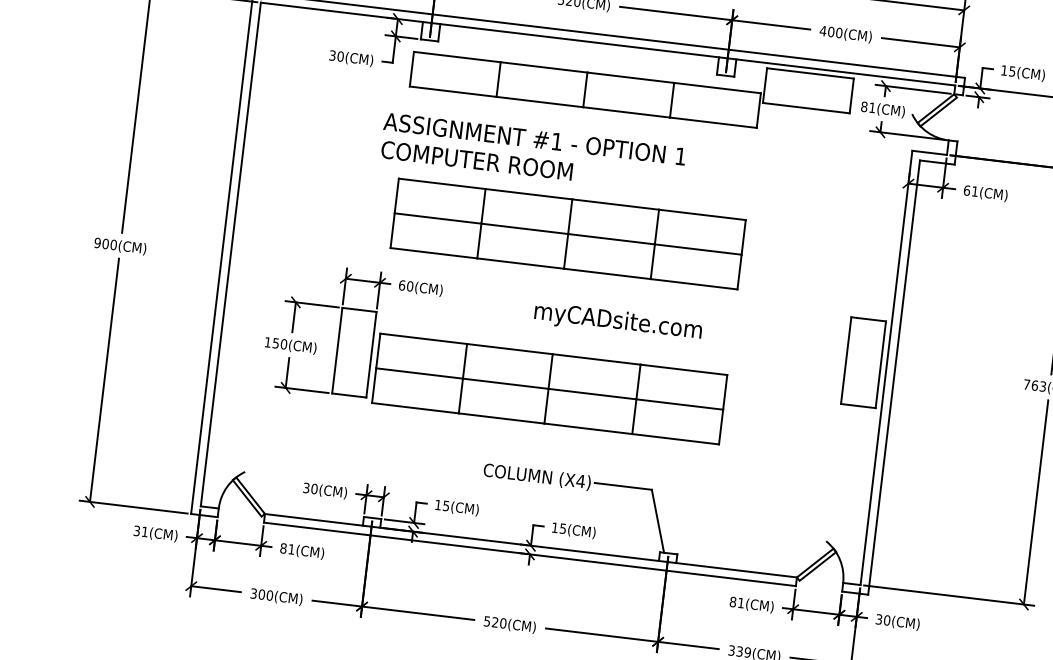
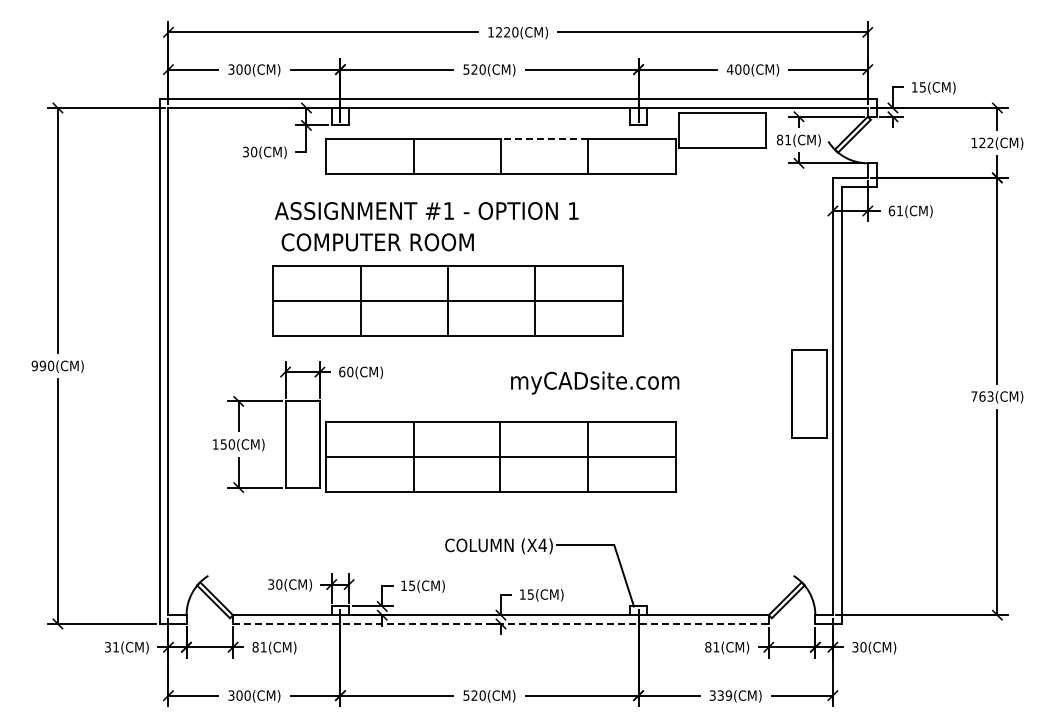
line: (630, 77) -> (544, 138), solid -> dashed
text: (534, 138) -> (426, 210), moved
text: (476, 160) -> (377, 242), moved
part: (567, 233) -> (447, 300), moved
text: (105, 244) -> (42, 366), 900(CM) -> 990(CM)
text: (618, 321) -> (595, 382), moved
line: (529, 553) -> (500, 623), solid -> dashed

